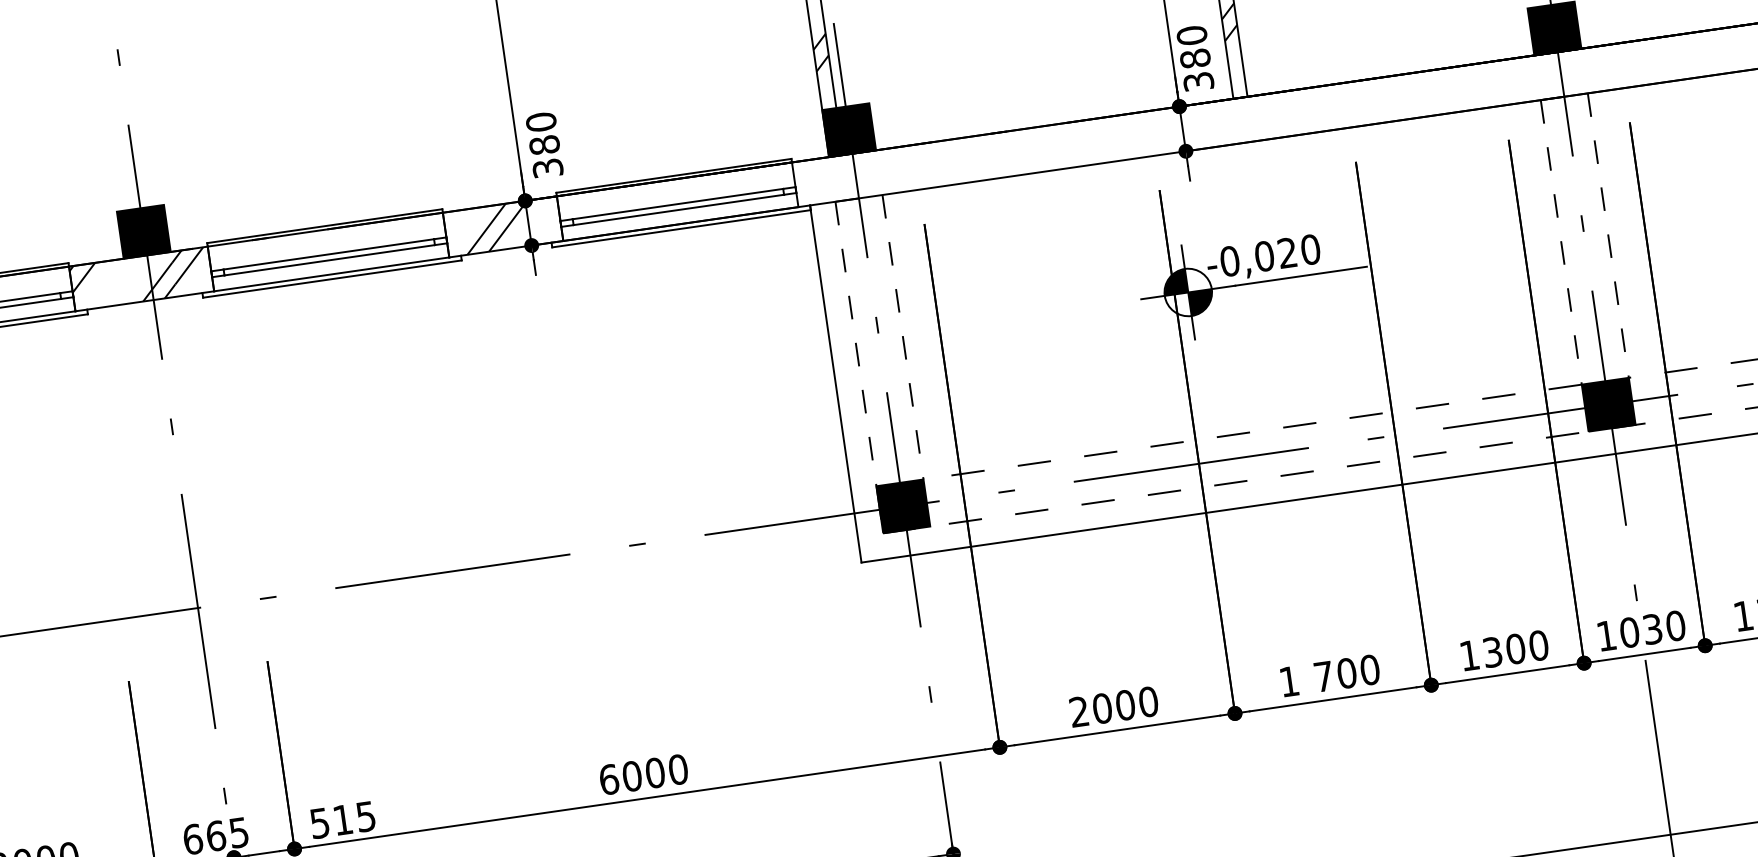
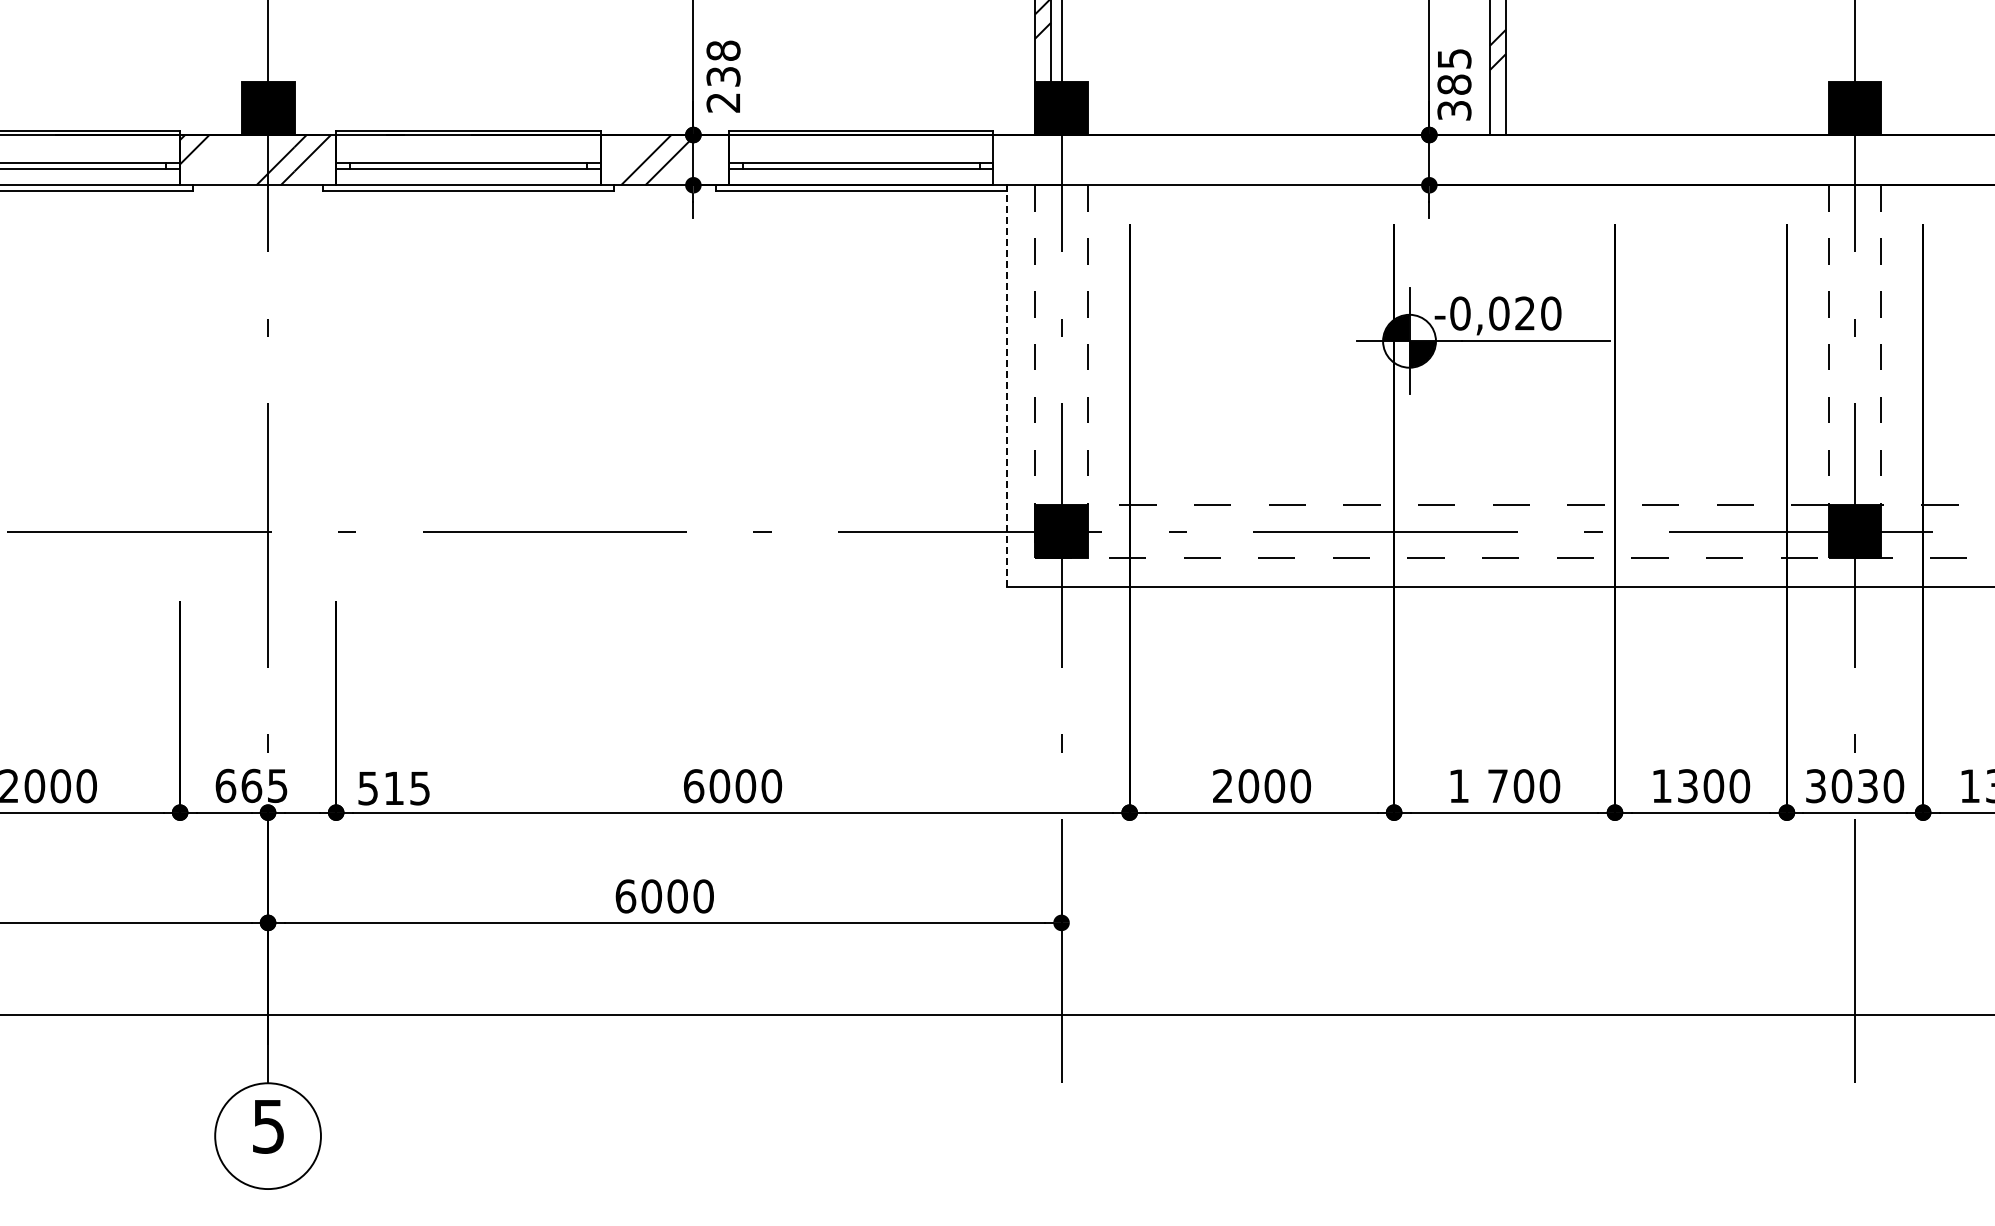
text: (1192, 35) -> (1454, 58), 380 -> 385
text: (544, 145) -> (723, 76), 380 -> 238
line: (835, 384) -> (1006, 386), solid -> dashed
text: (1606, 636) -> (1815, 786), 1030 -> 3030

